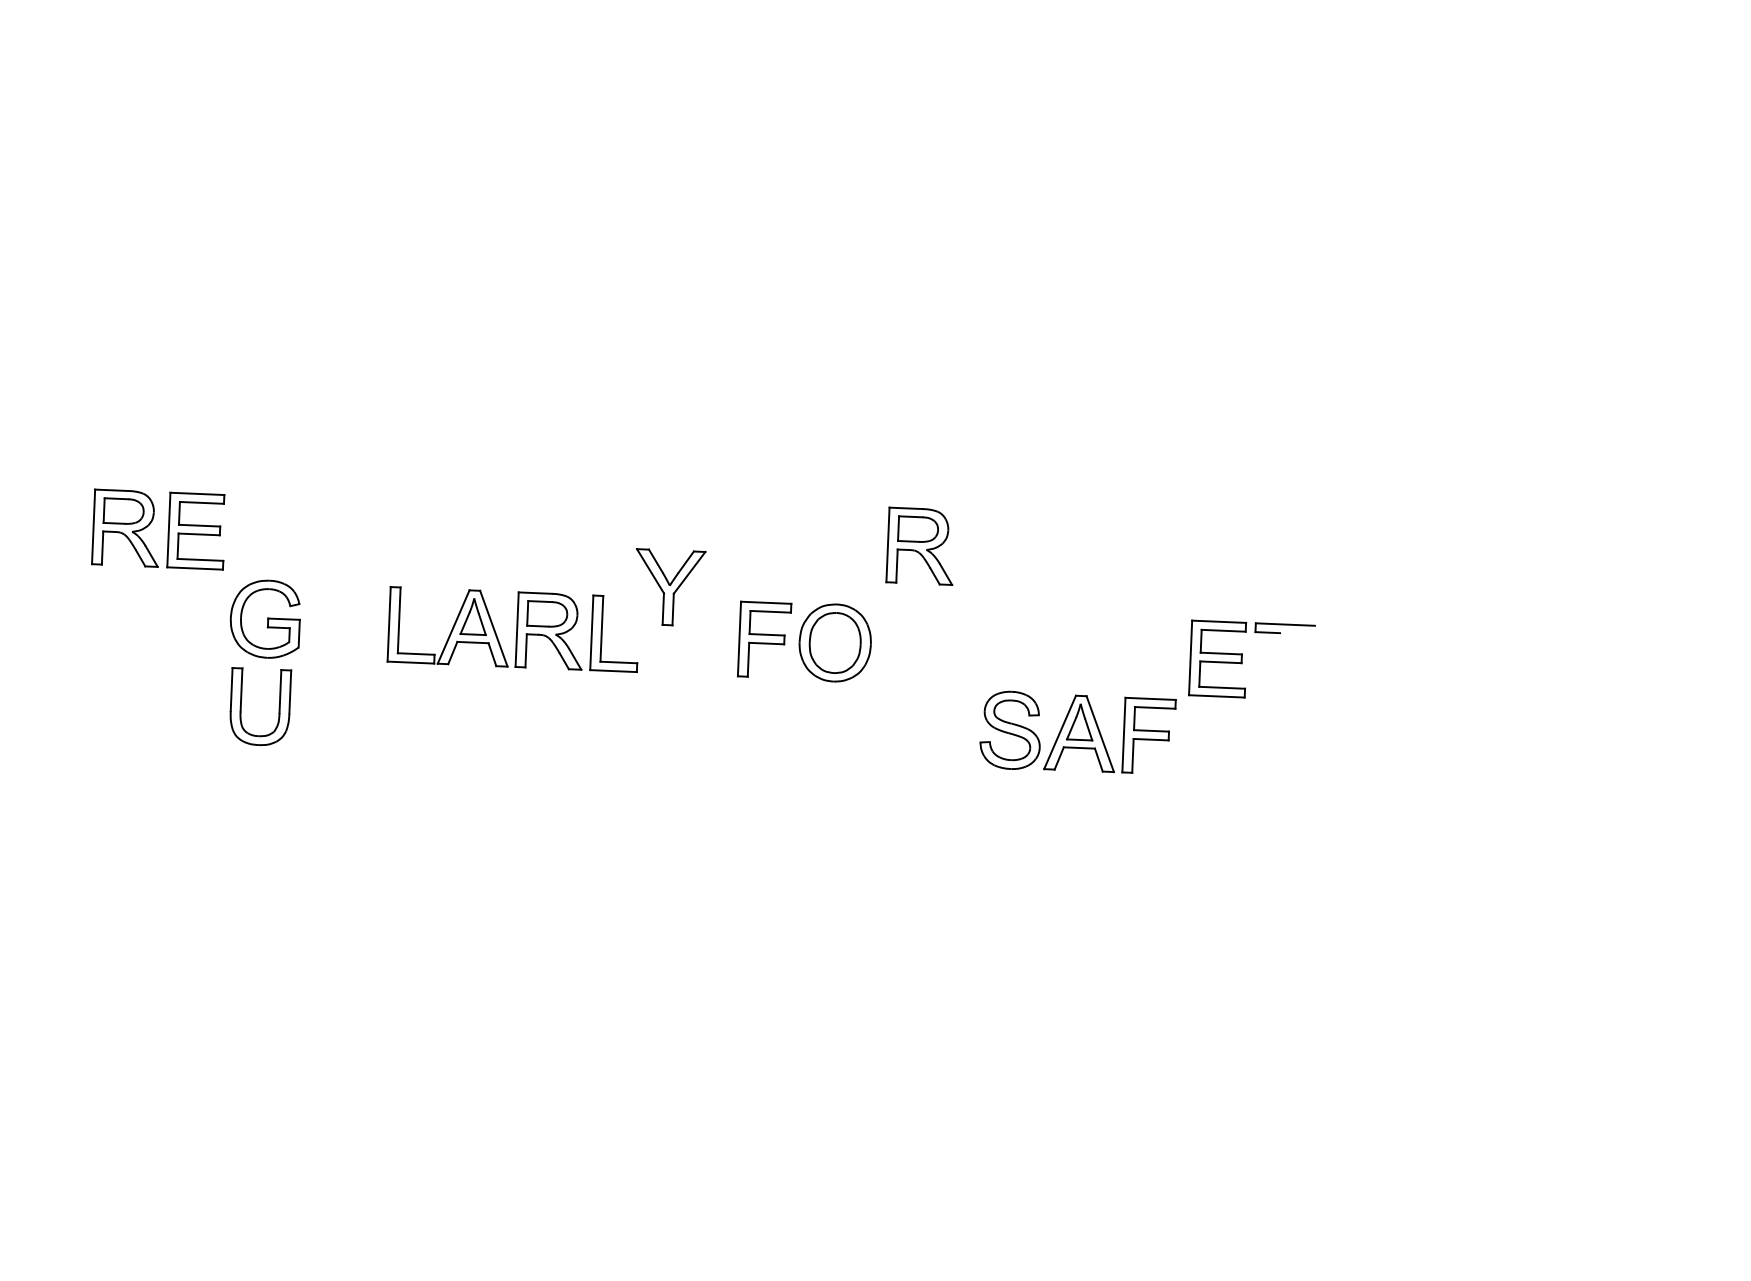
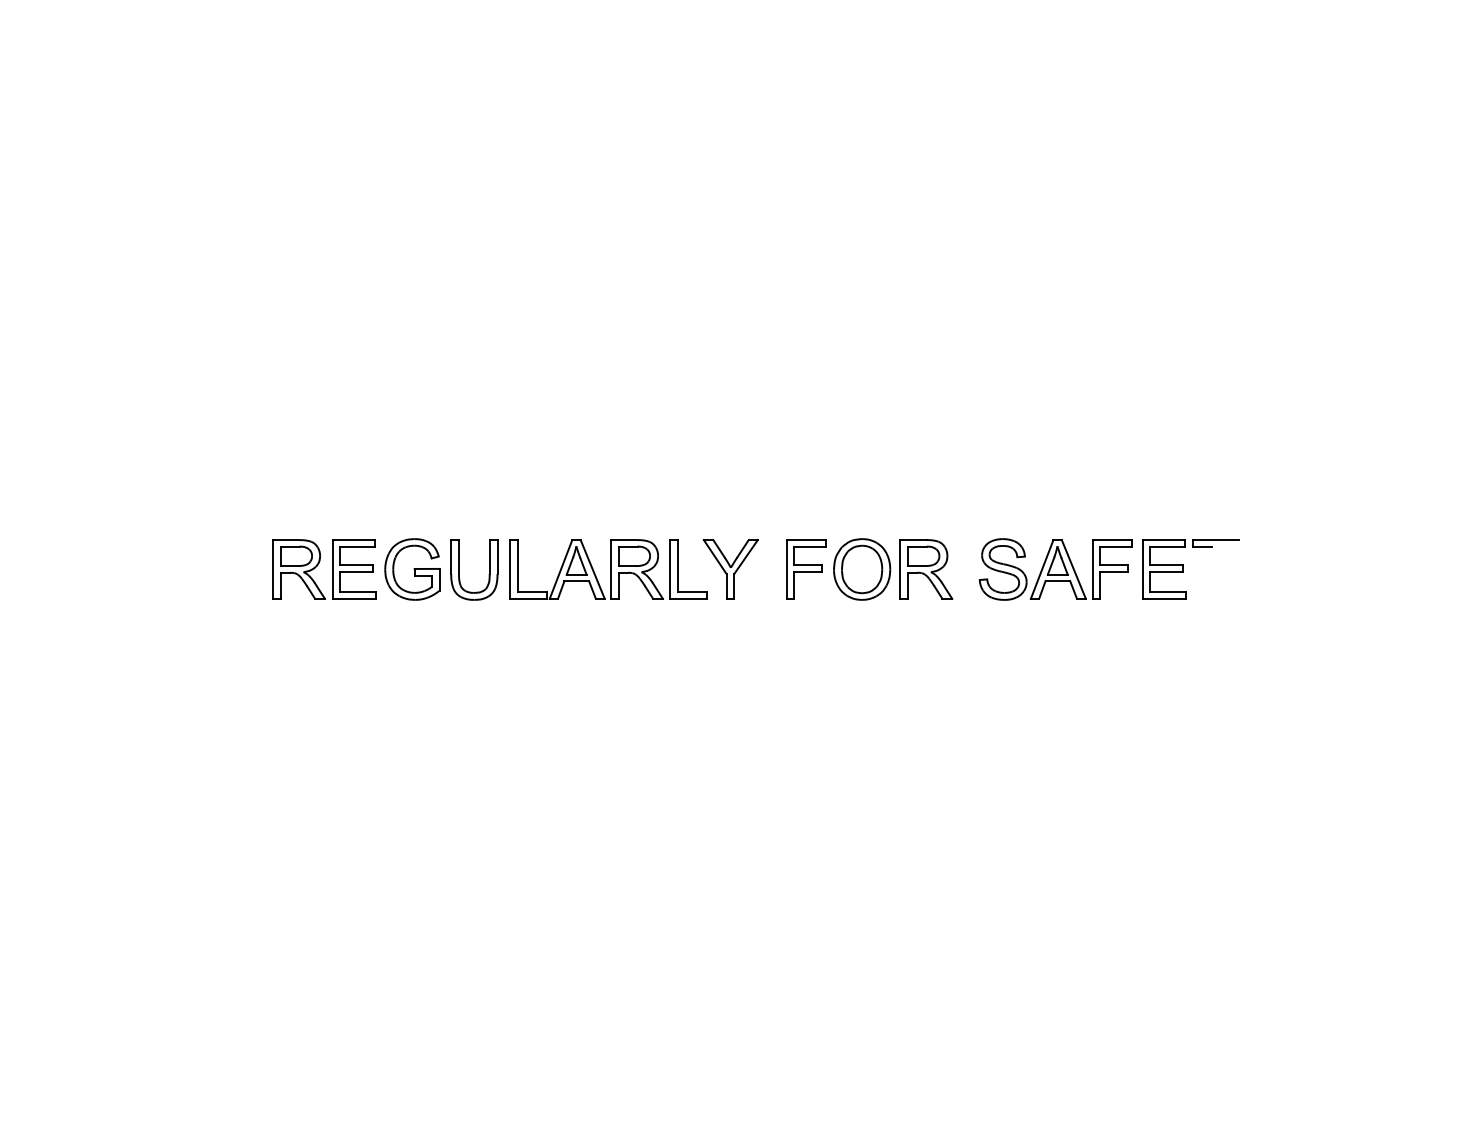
part: (151, 524) -> (318, 565), moved
part: (921, 546) -> (926, 569), moved
part: (669, 587) -> (730, 569), moved
part: (277, 713) -> (488, 574), moved
part: (1077, 733) -> (1055, 569), moved

